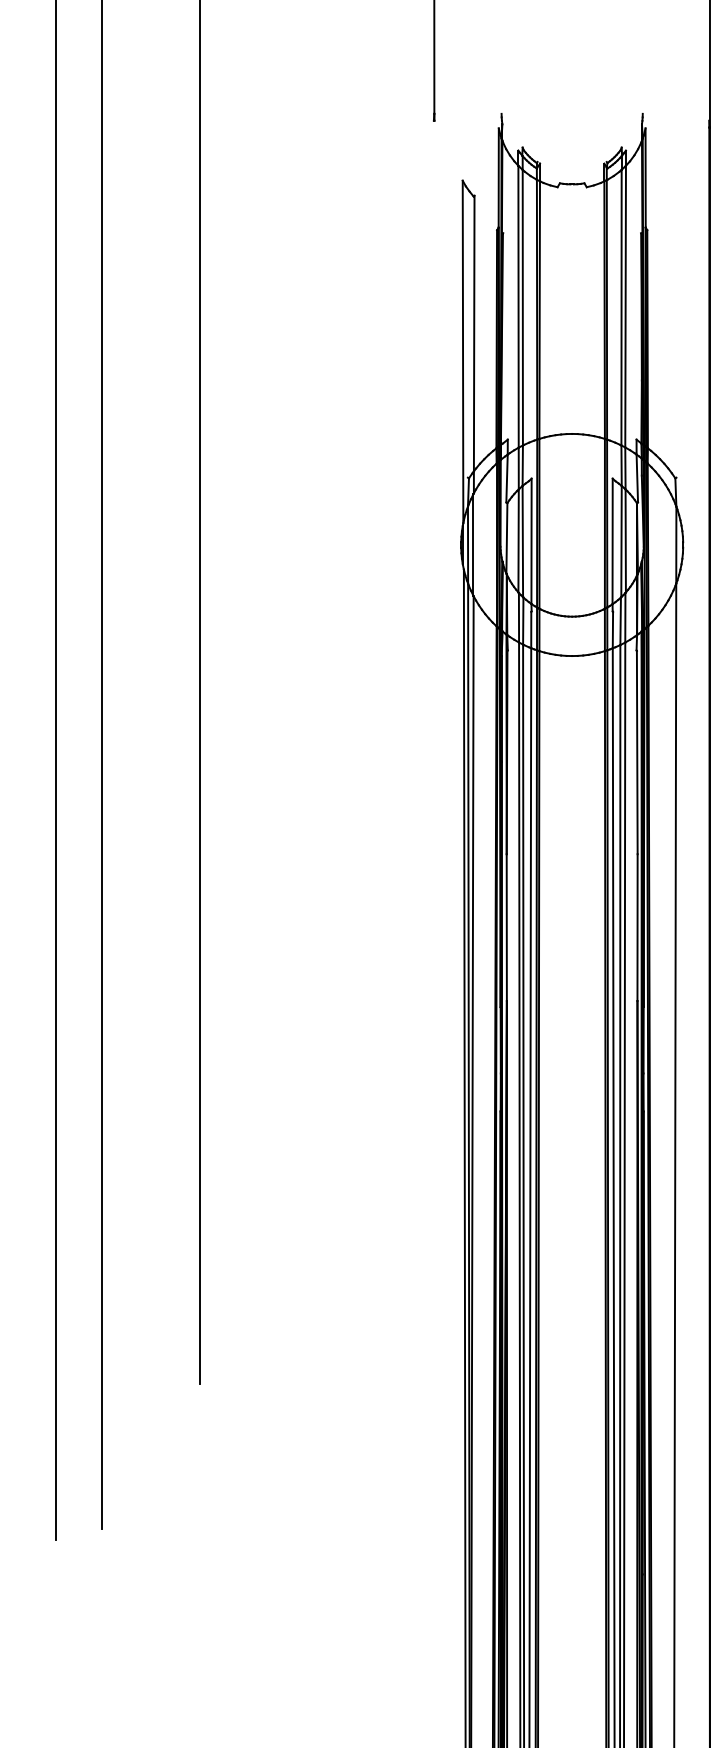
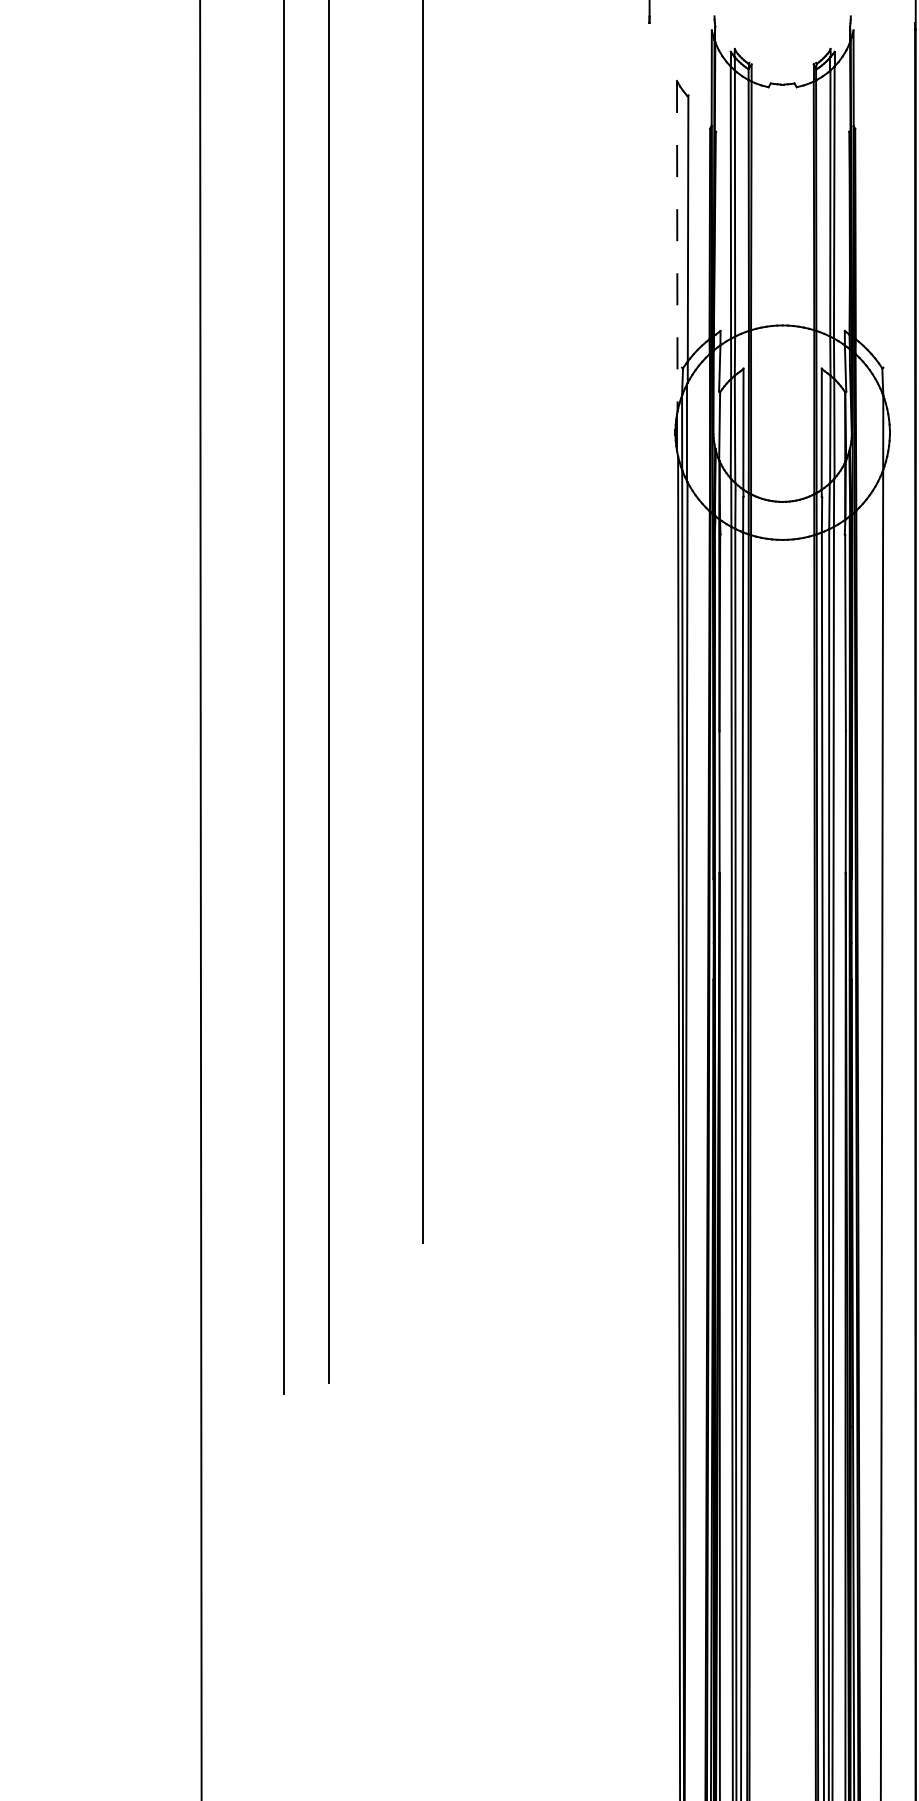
line: (463, 352) -> (677, 246), solid -> dashed

